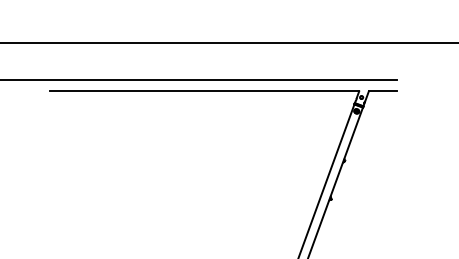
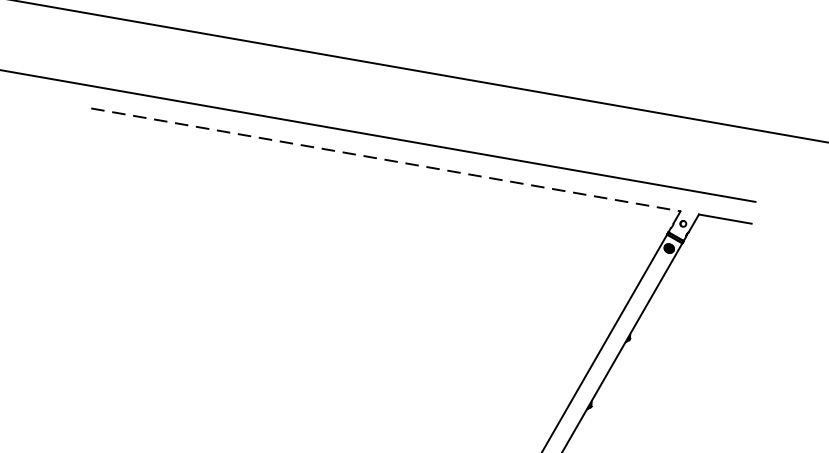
line: (204, 91) -> (385, 160), solid -> dashed

